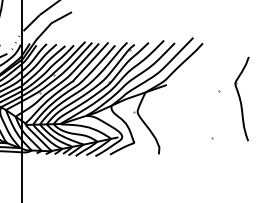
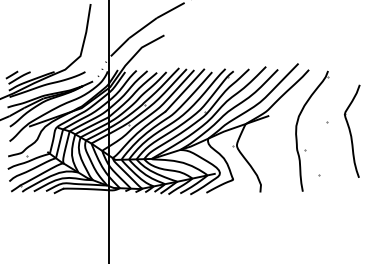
part: (192, 98) -> (297, 130), added

